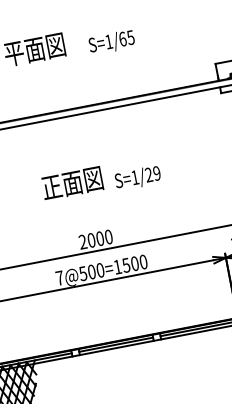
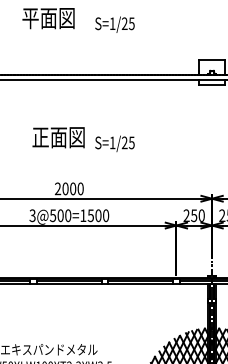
text: (122, 38) -> (124, 23), S=1/65 -> S=1/25
text: (156, 173) -> (131, 142), S=1/29 -> S=1/25
text: (59, 277) -> (32, 215), 7@500=1500 -> 3@500=1500

